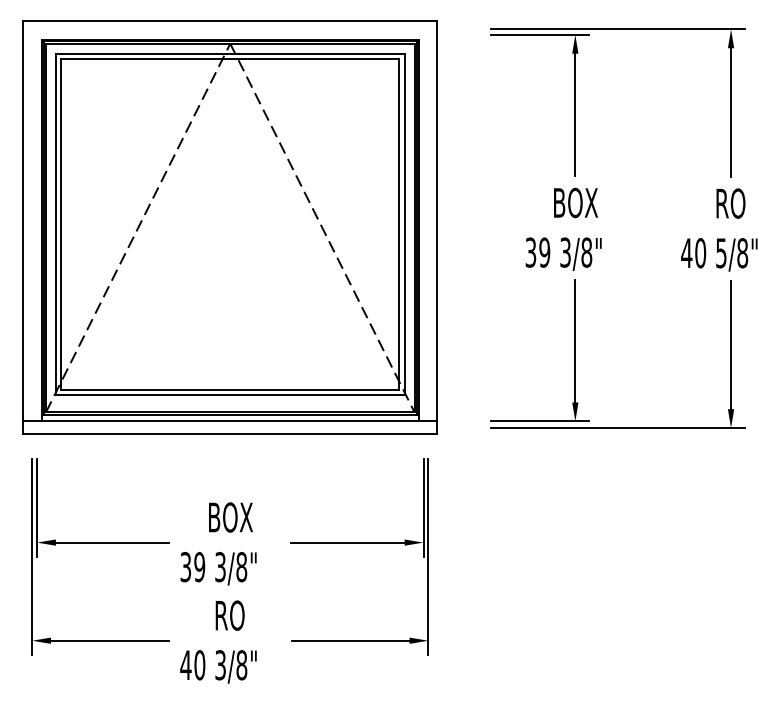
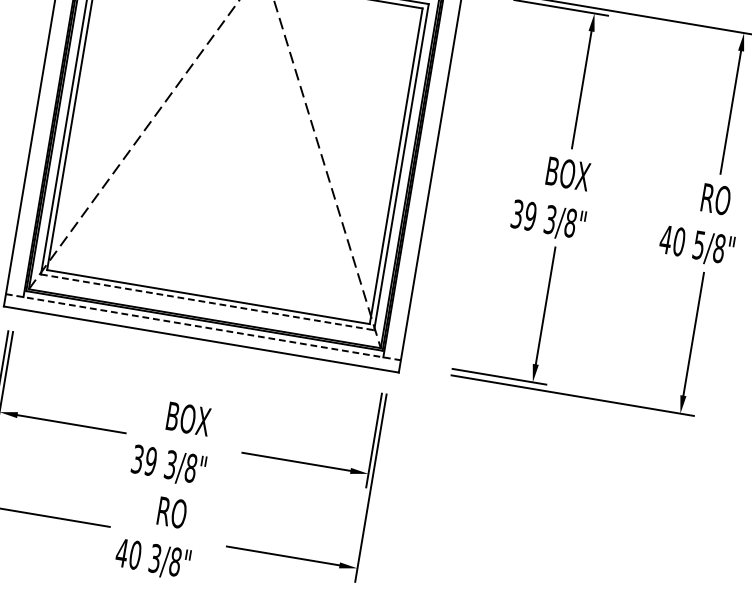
line: (230, 395) -> (207, 302), solid -> dashed
line: (230, 421) -> (203, 327), solid -> dashed

